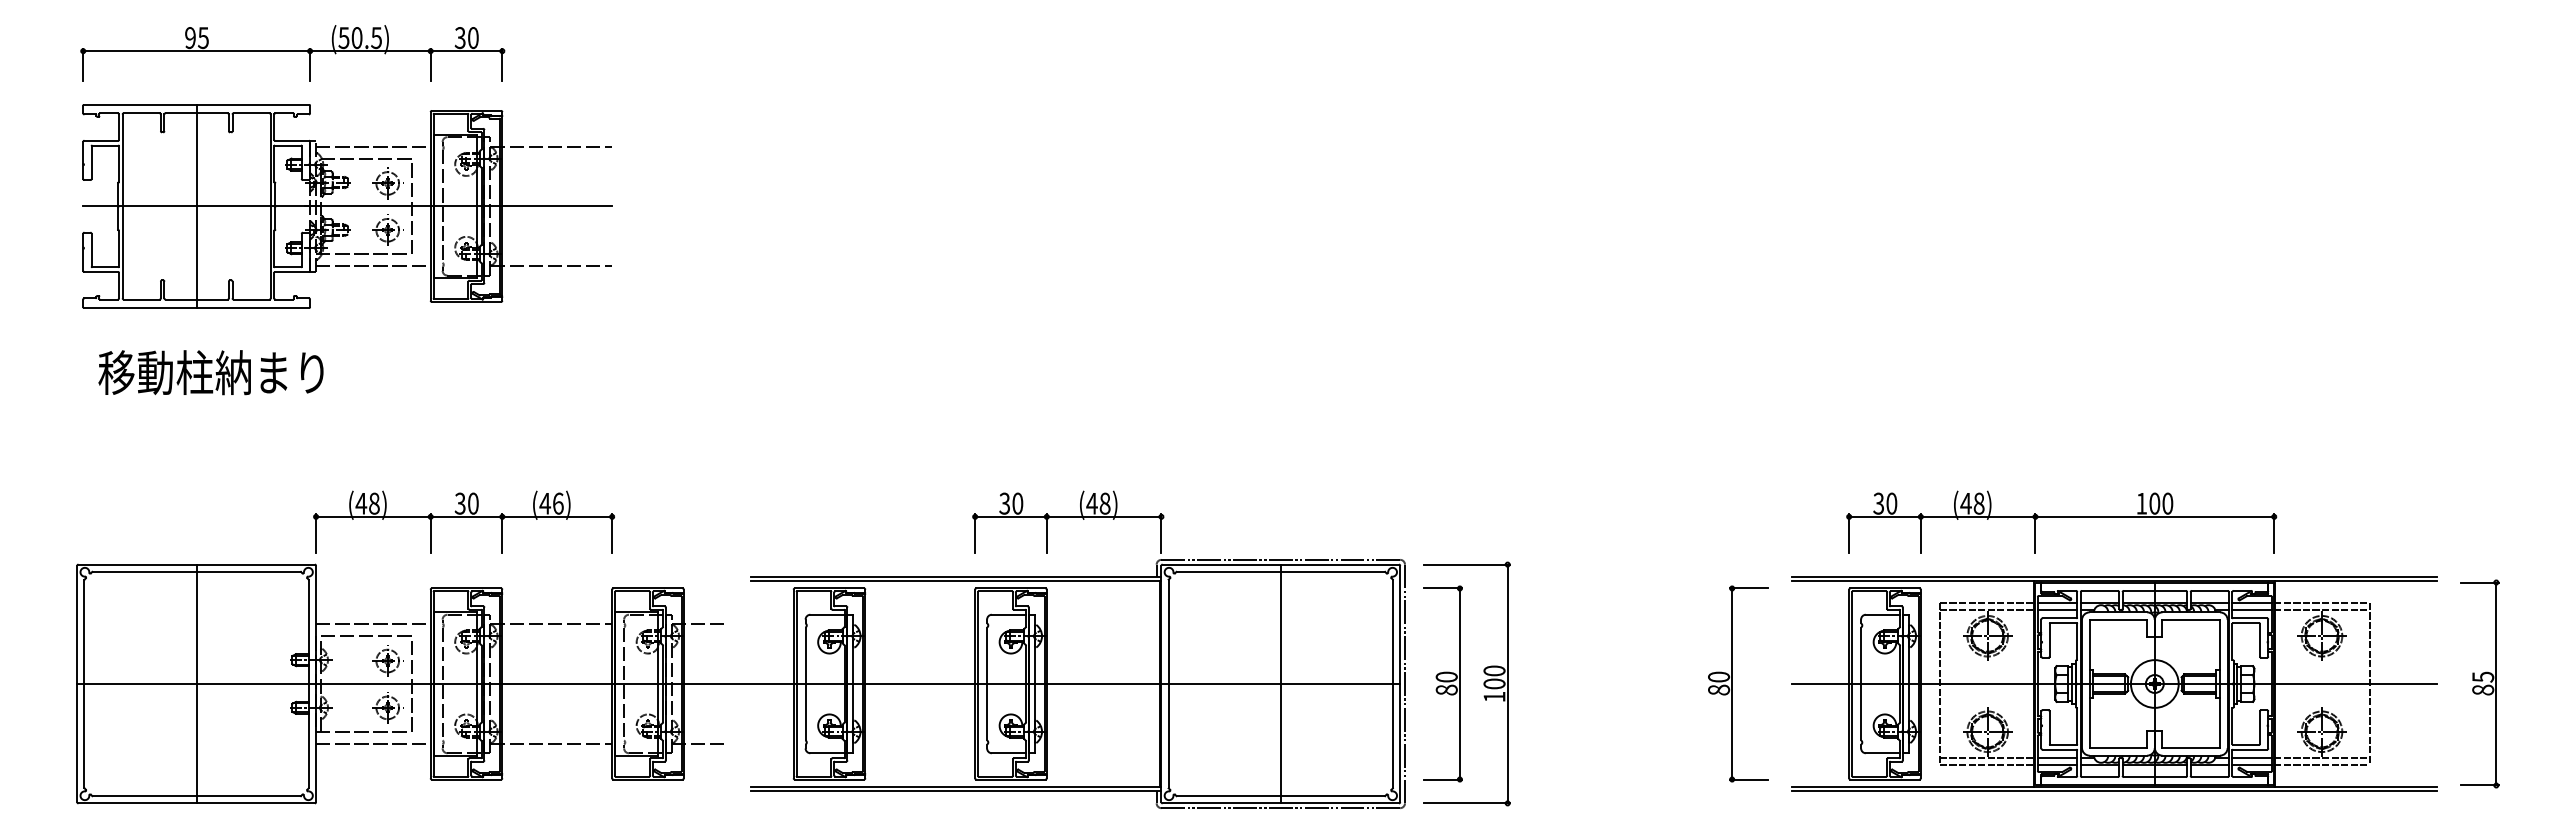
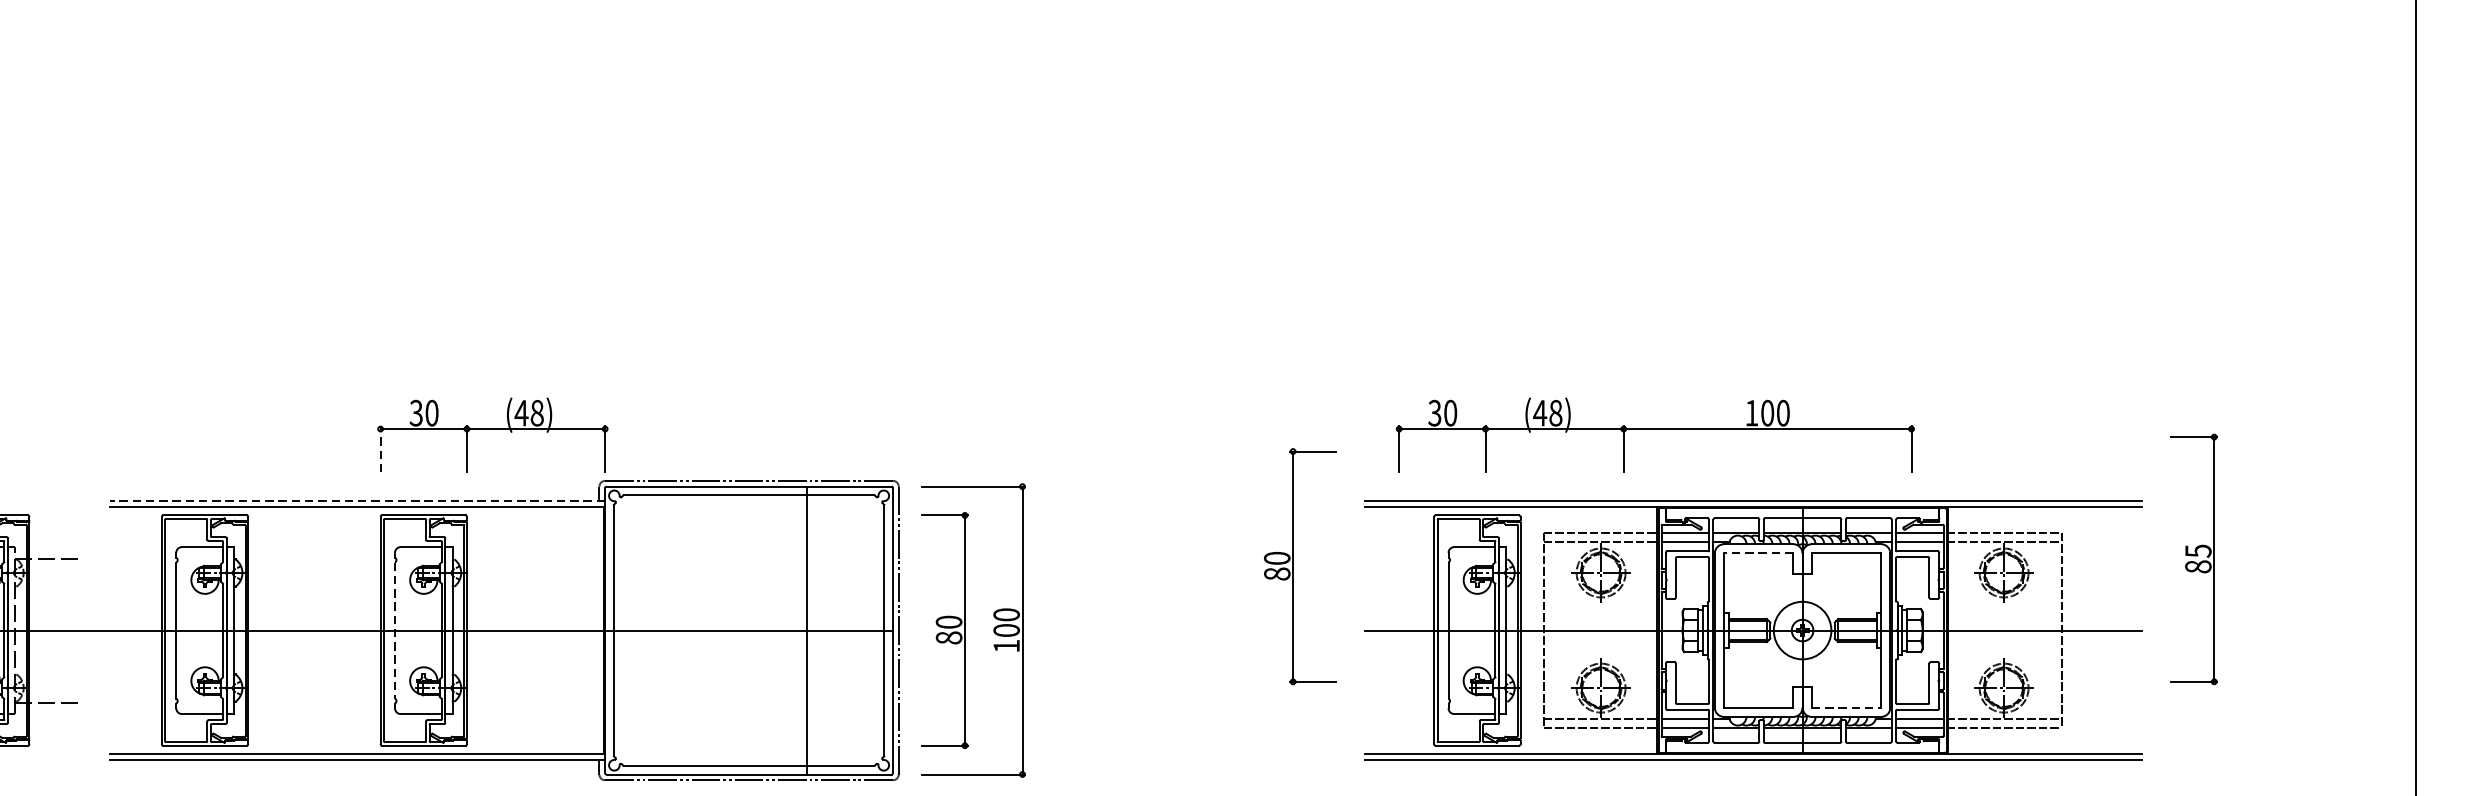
part: (2061, 521) -> (1655, 434), moved
line: (975, 533) -> (381, 449), solid -> dashed
line: (955, 576) -> (356, 500), solid -> dashed
line: (2118, 620) -> (1758, 554), solid -> dashed
line: (1280, 683) -> (806, 629), moved
part: (1738, 683) -> (1300, 566), moved
part: (2479, 683) -> (2193, 558), moved
line: (987, 684) -> (395, 631), solid -> dashed
line: (2191, 748) -> (1846, 708), solid -> dashed

